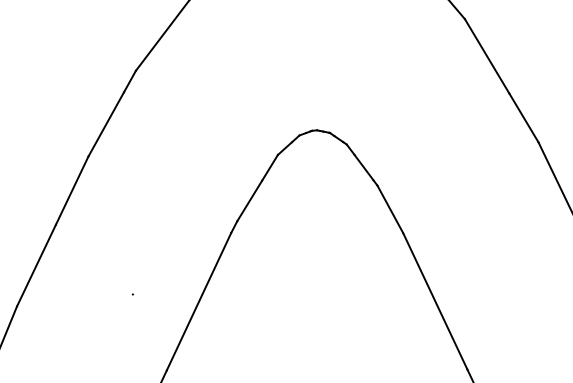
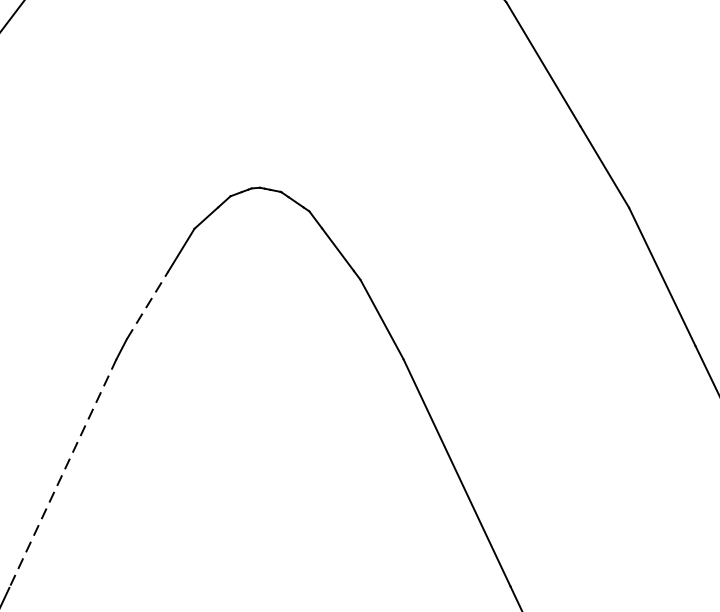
line: (249, 200) -> (147, 304), solid -> dashed
line: (199, 301) -> (63, 473), solid -> dashed

